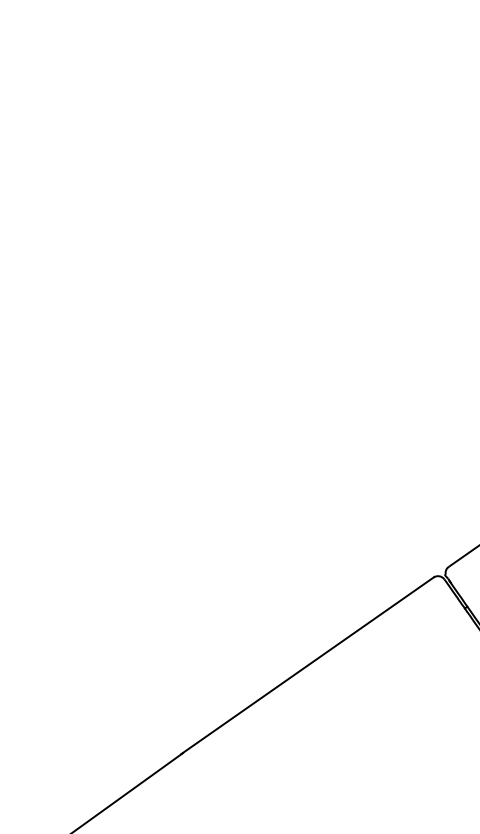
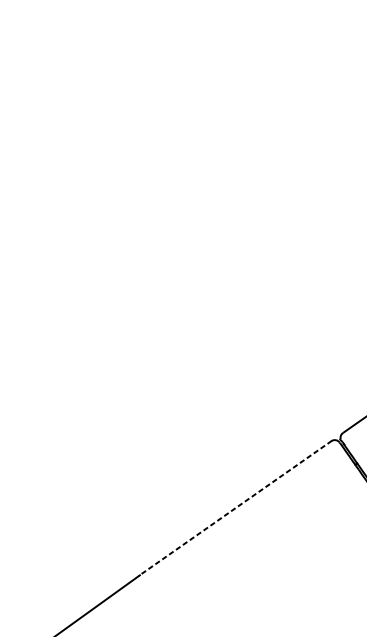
line: (307, 665) -> (235, 508), solid -> dashed

